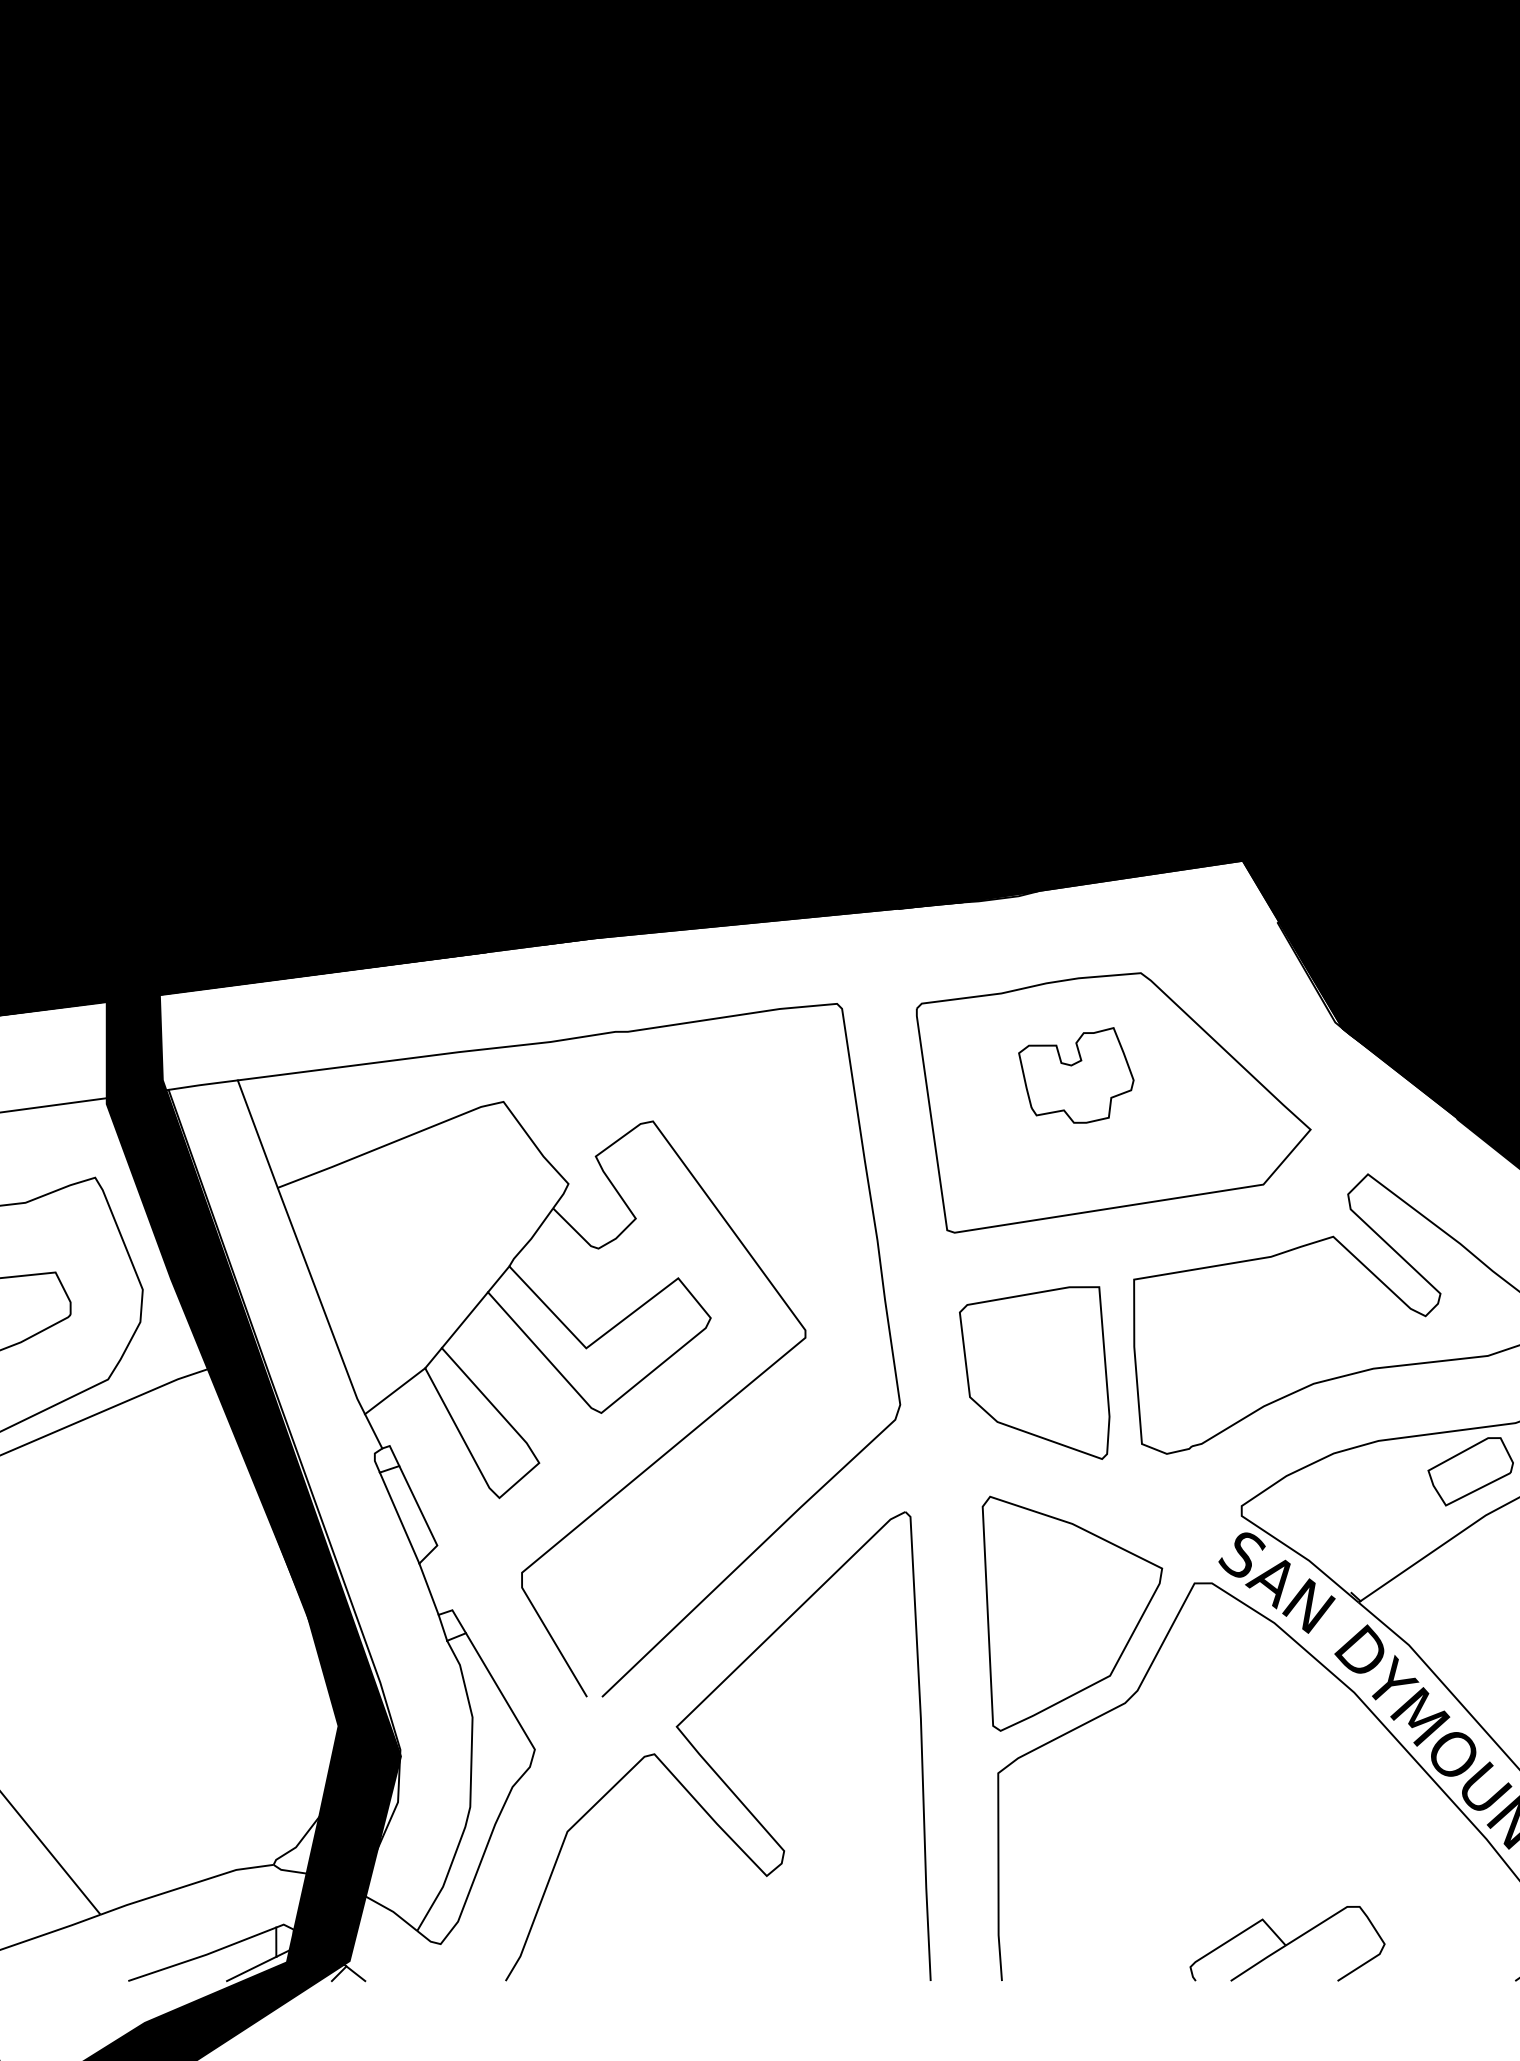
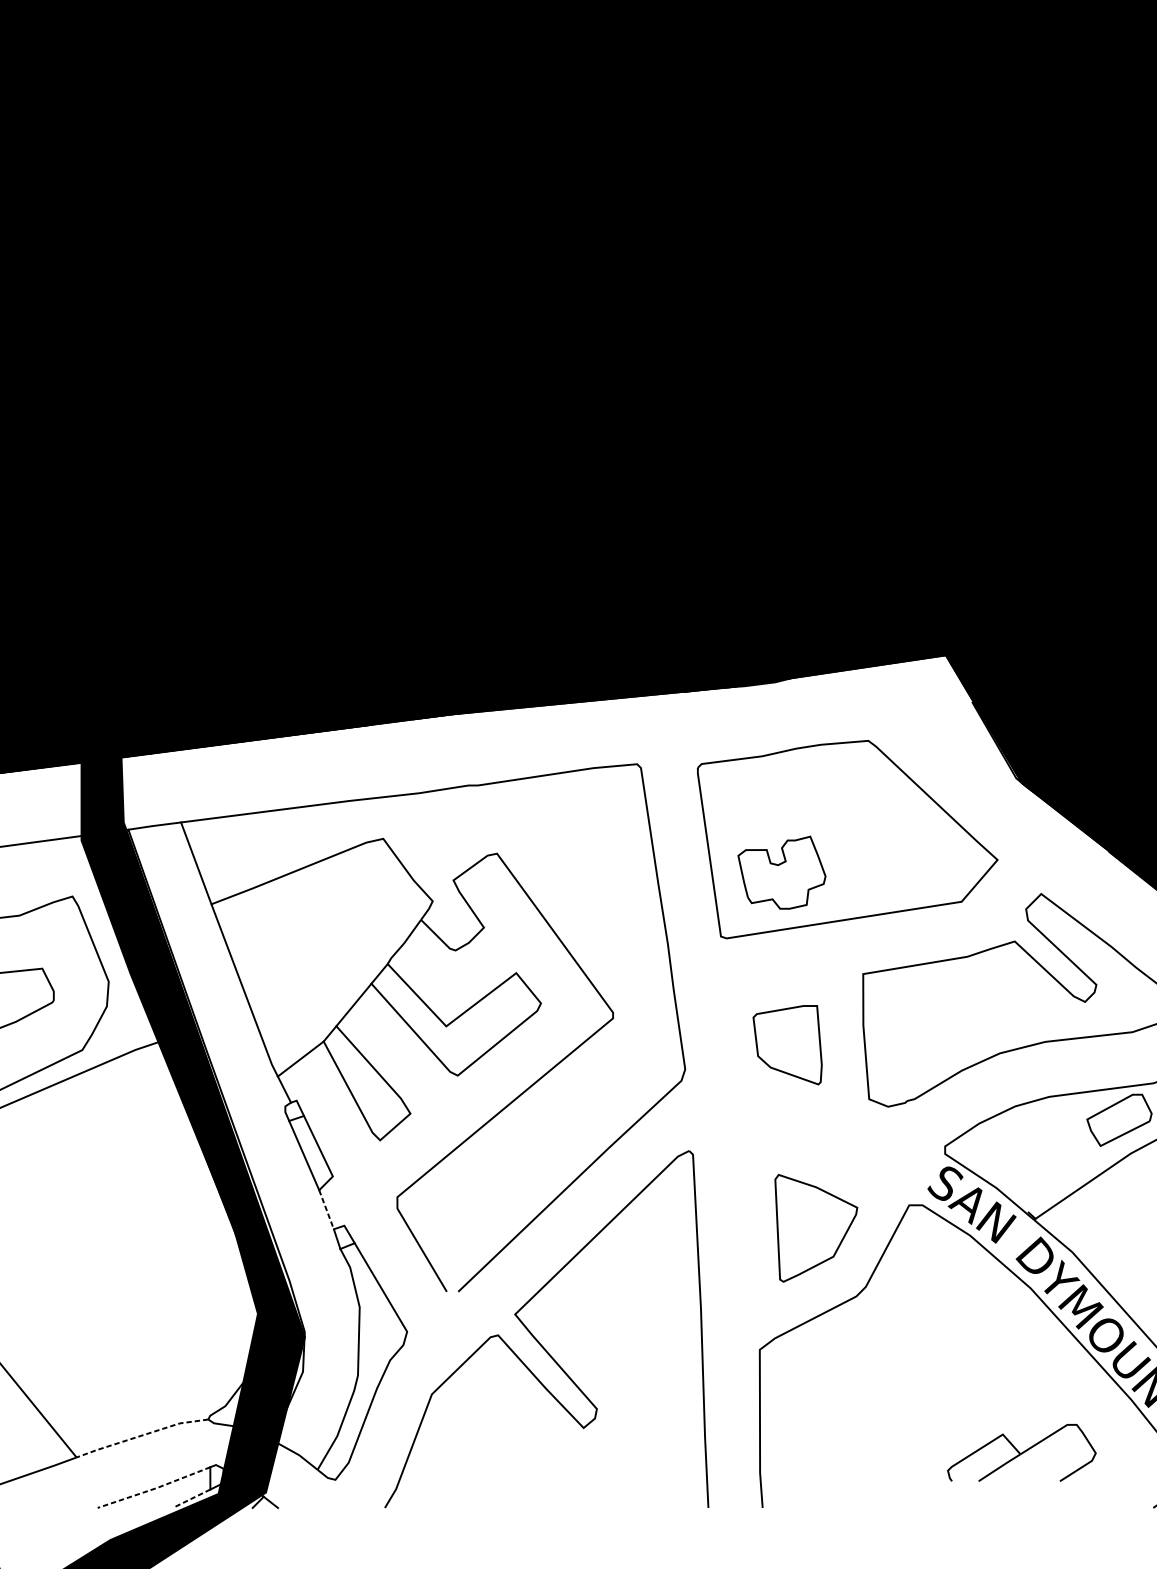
part: (1076, 1075) -> (782, 872), moved
part: (1034, 1372) -> (787, 1044), size x0.6
line: (429, 1589) -> (326, 1209), solid -> dashed
part: (1072, 1613) -> (816, 1228), size x0.6
line: (186, 1886) -> (142, 1436), solid -> dashed
part: (1287, 1943) -> (1021, 1452), moved
line: (202, 1955) -> (154, 1488), solid -> dashed
line: (251, 1969) -> (191, 1499), solid -> dashed

